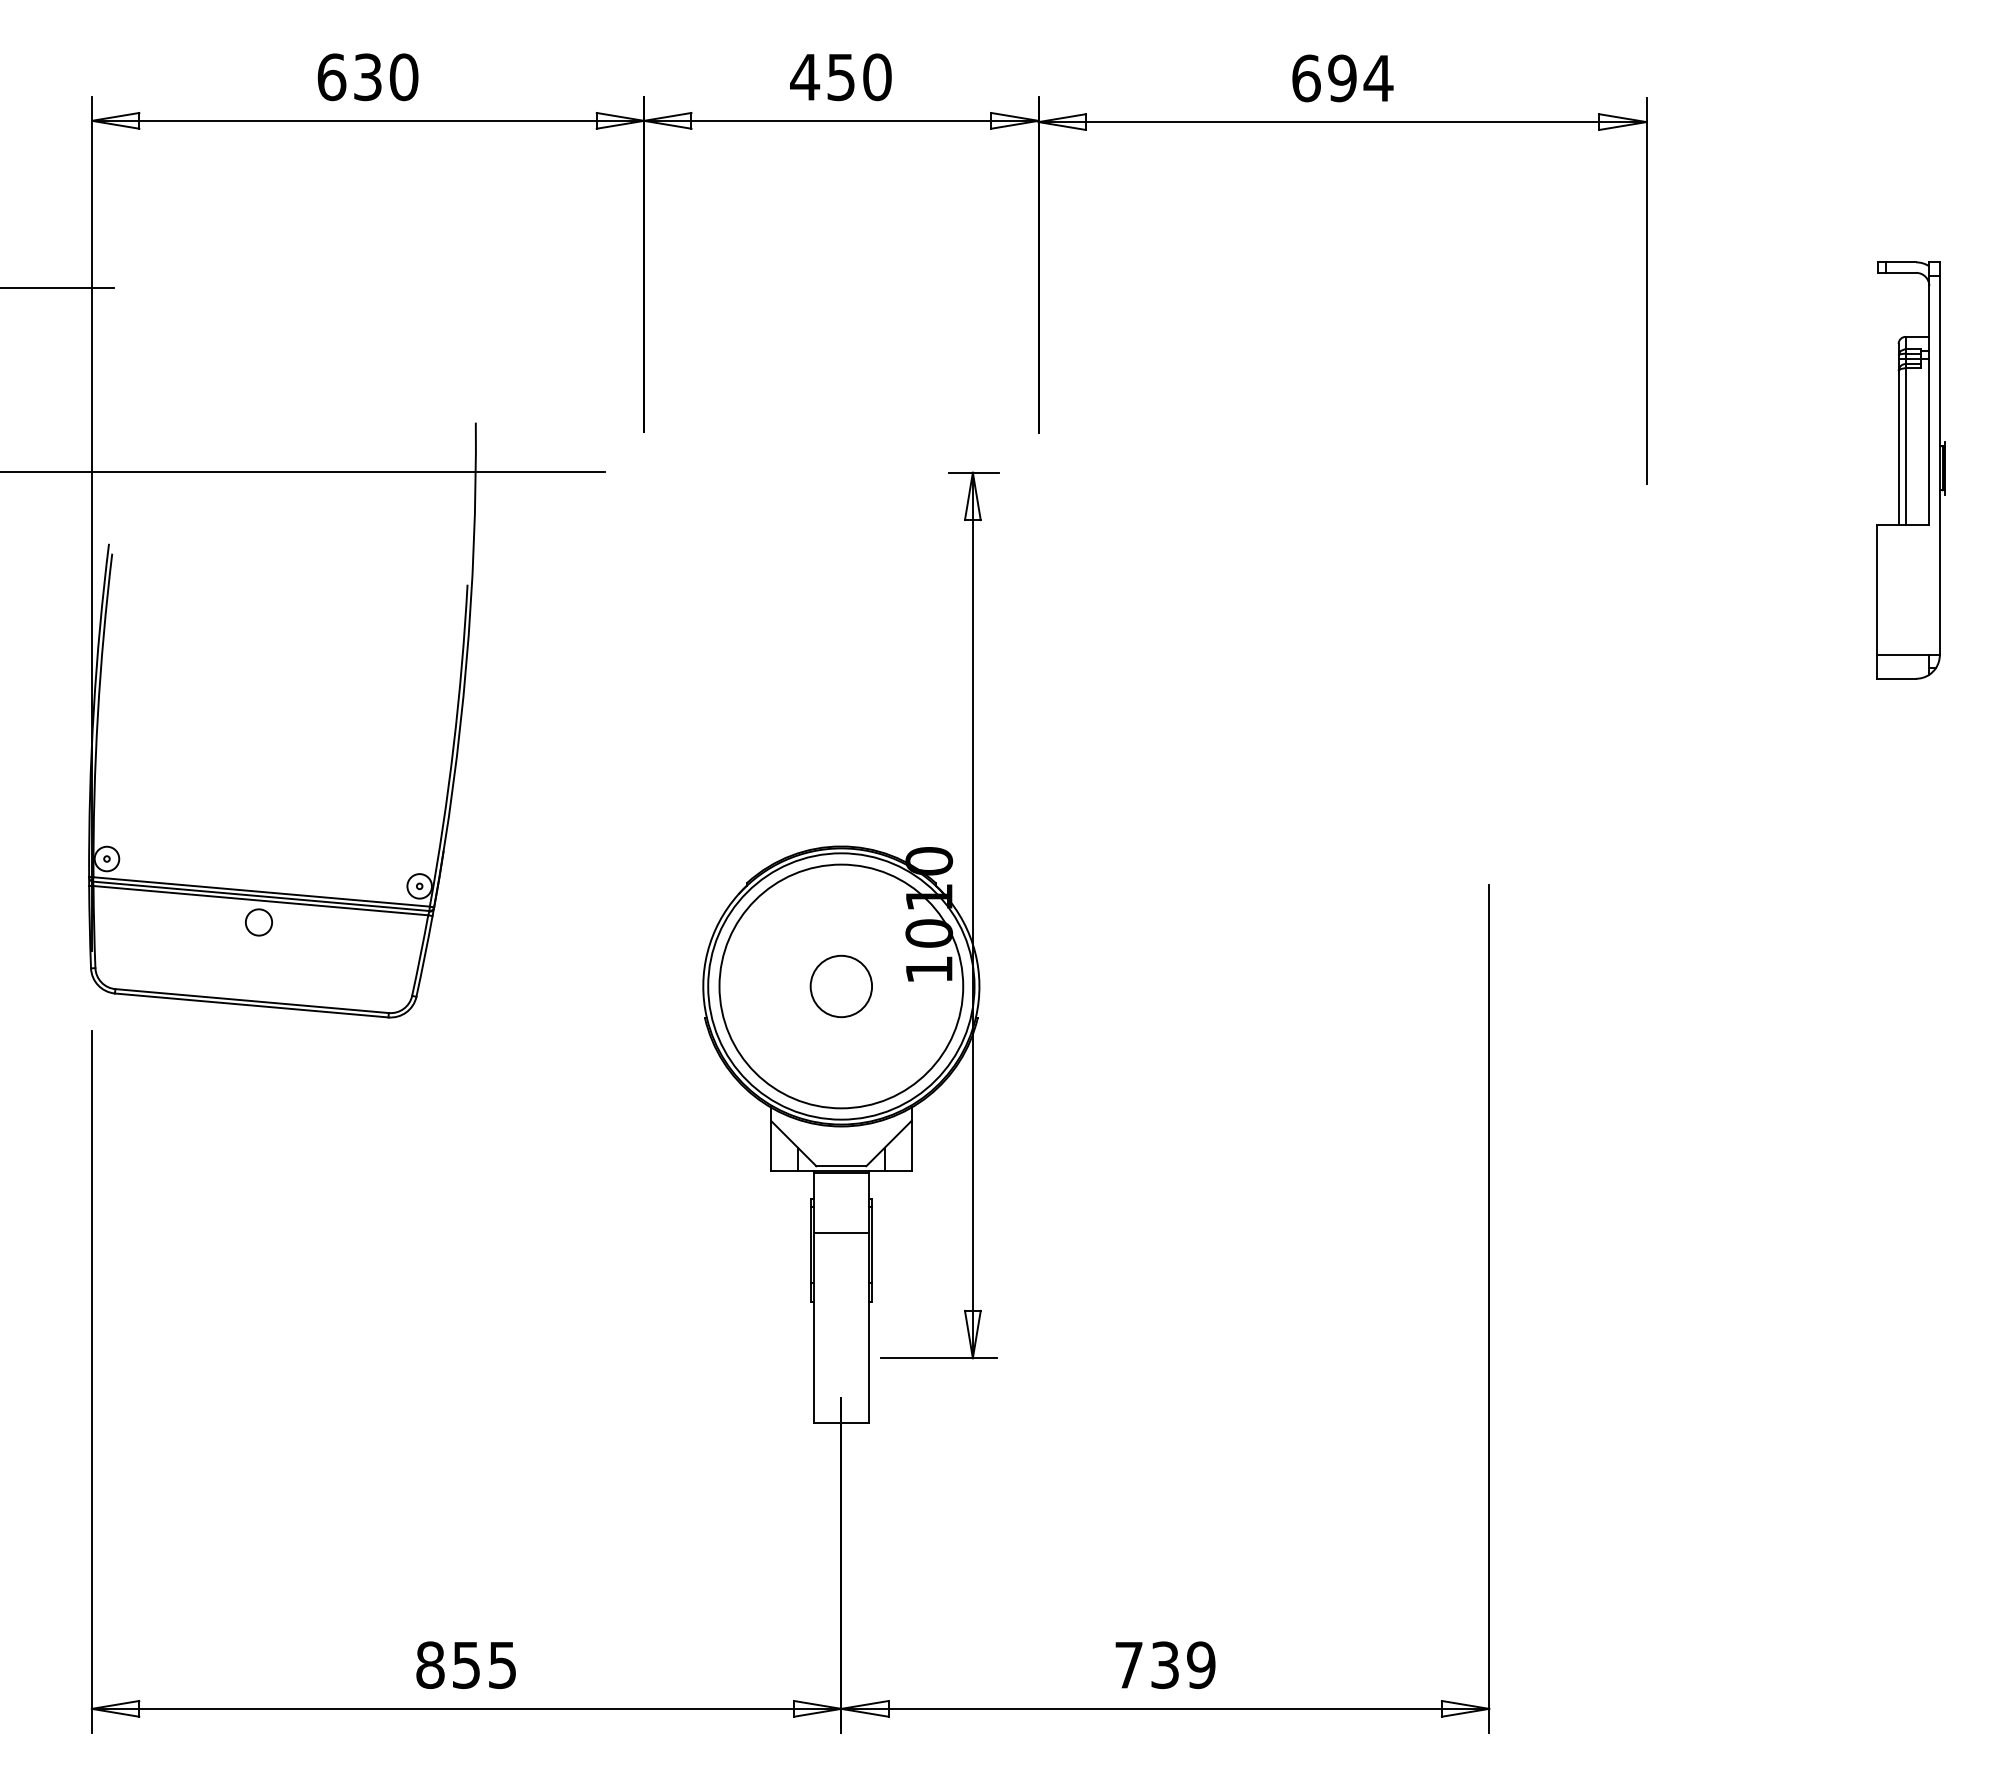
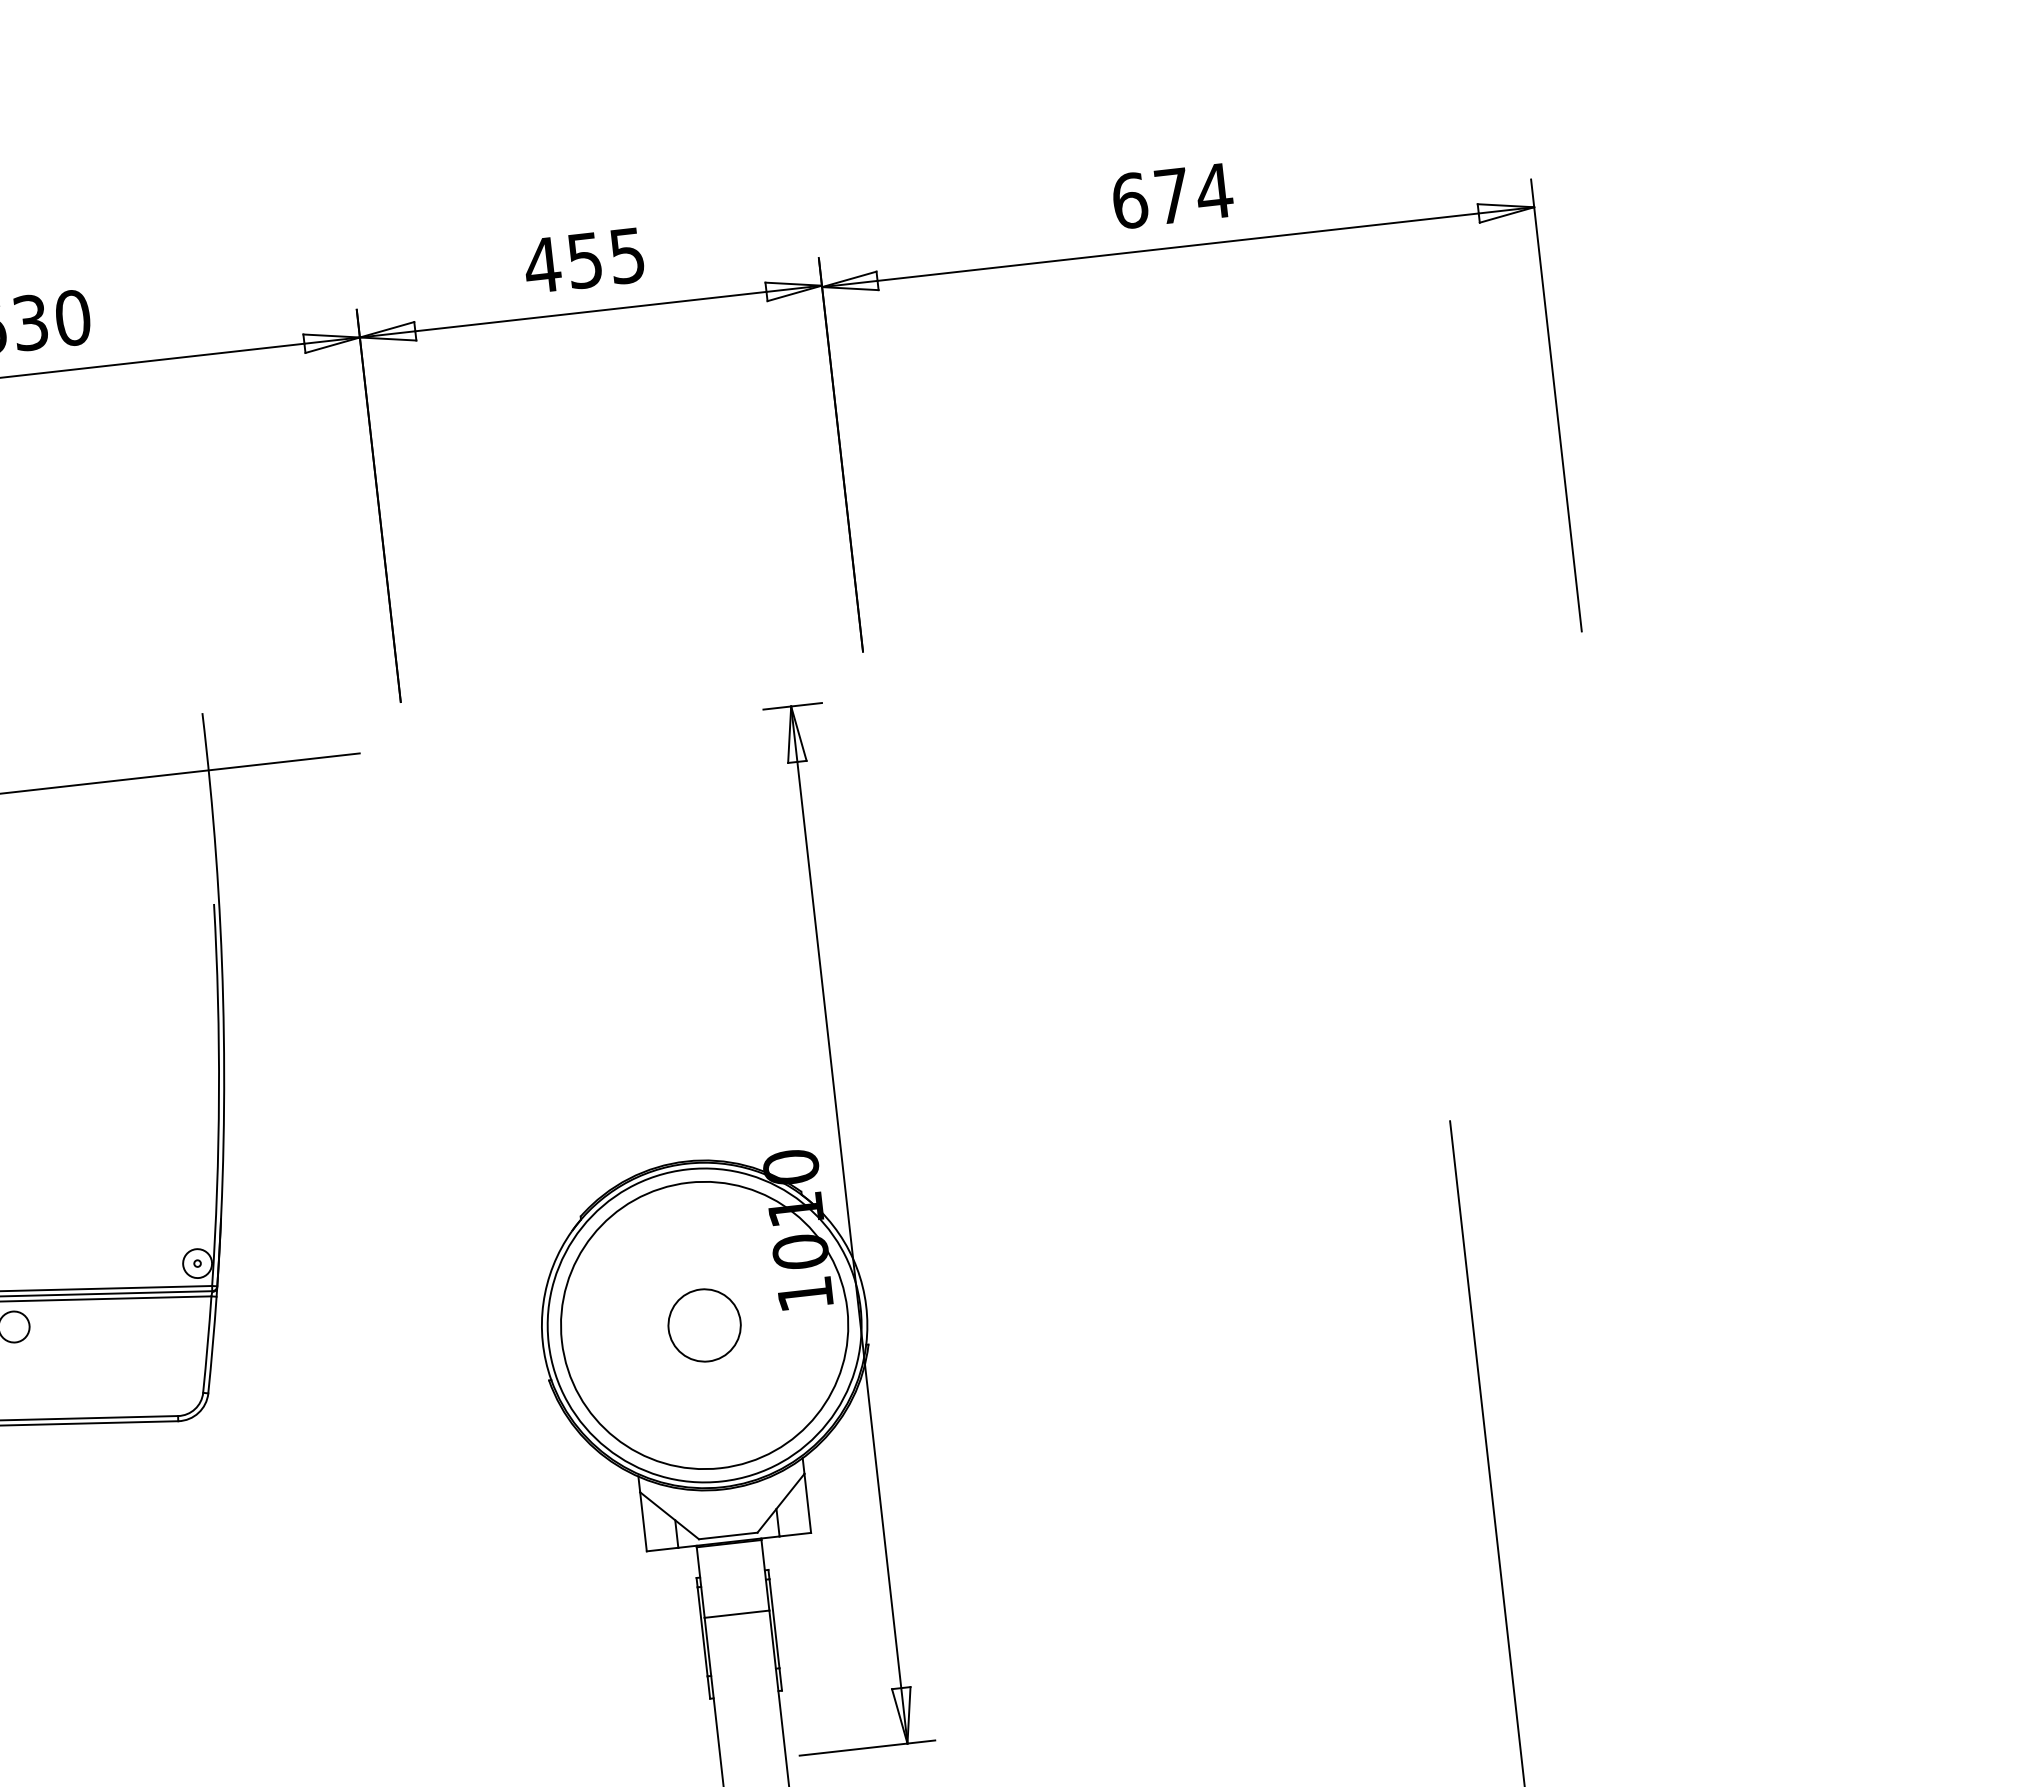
text: (877, 77) -> (627, 256), 450 -> 455
text: (1342, 78) -> (1172, 196), 694 -> 674
part: (1910, 470) -> (1889, 580), removed

